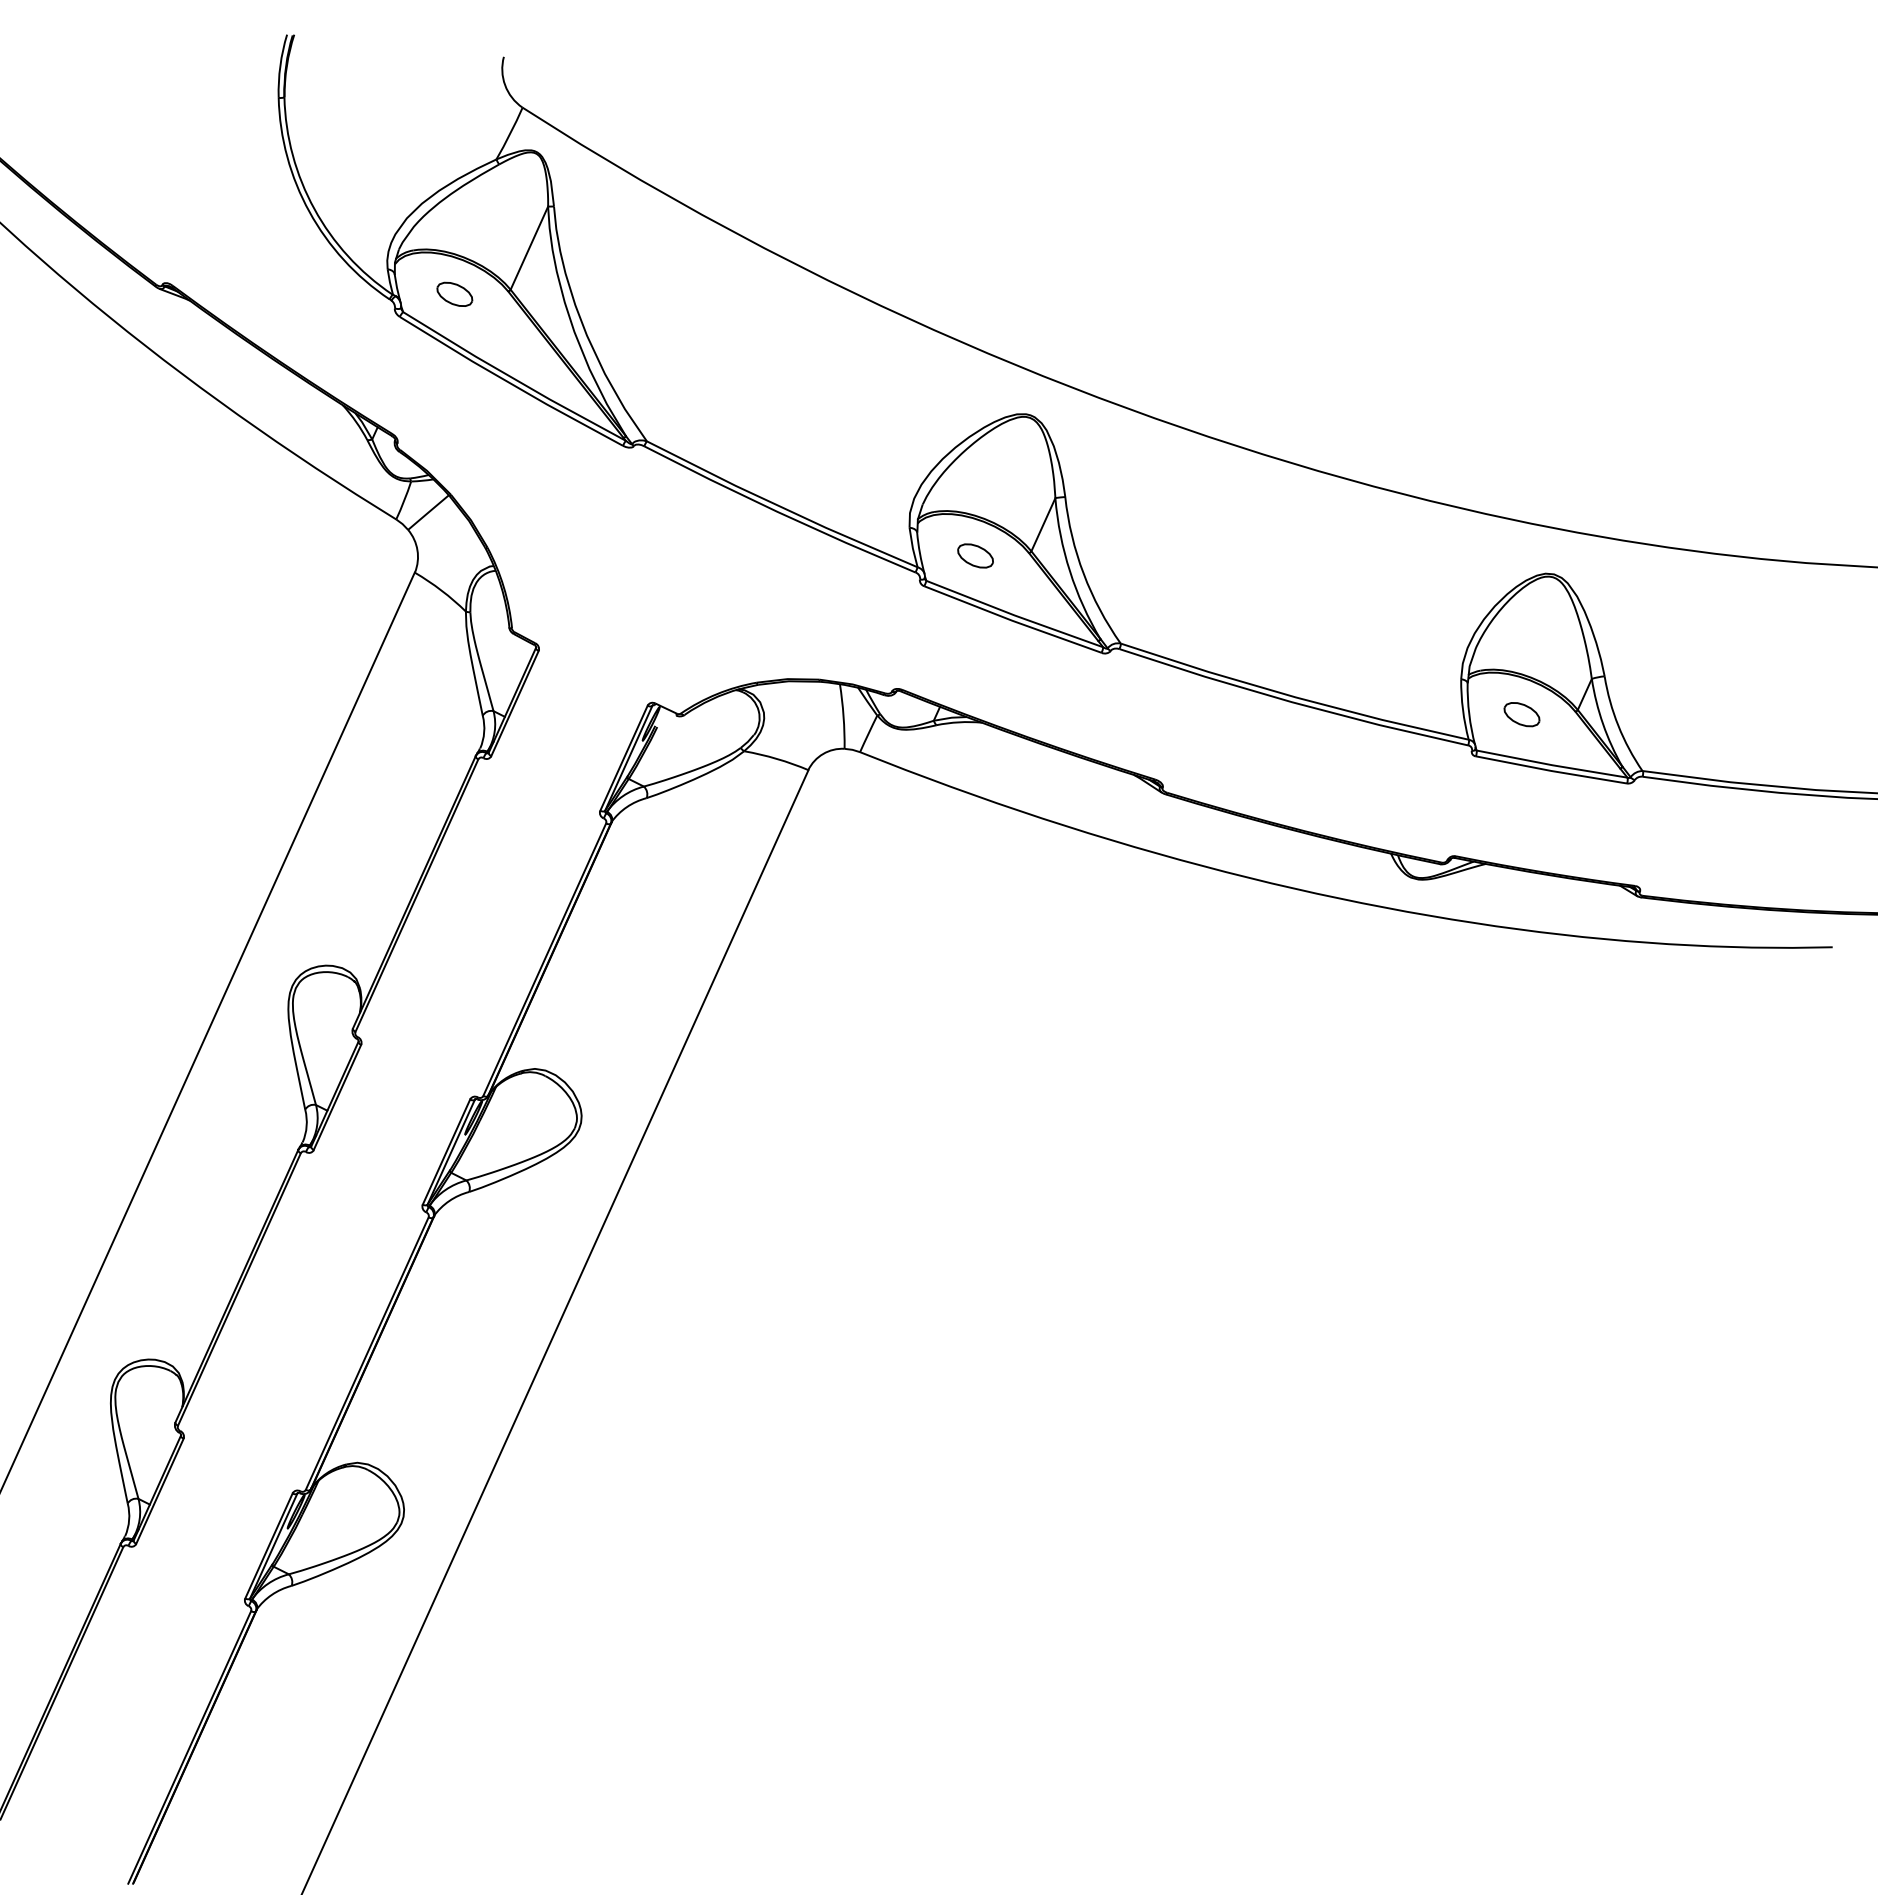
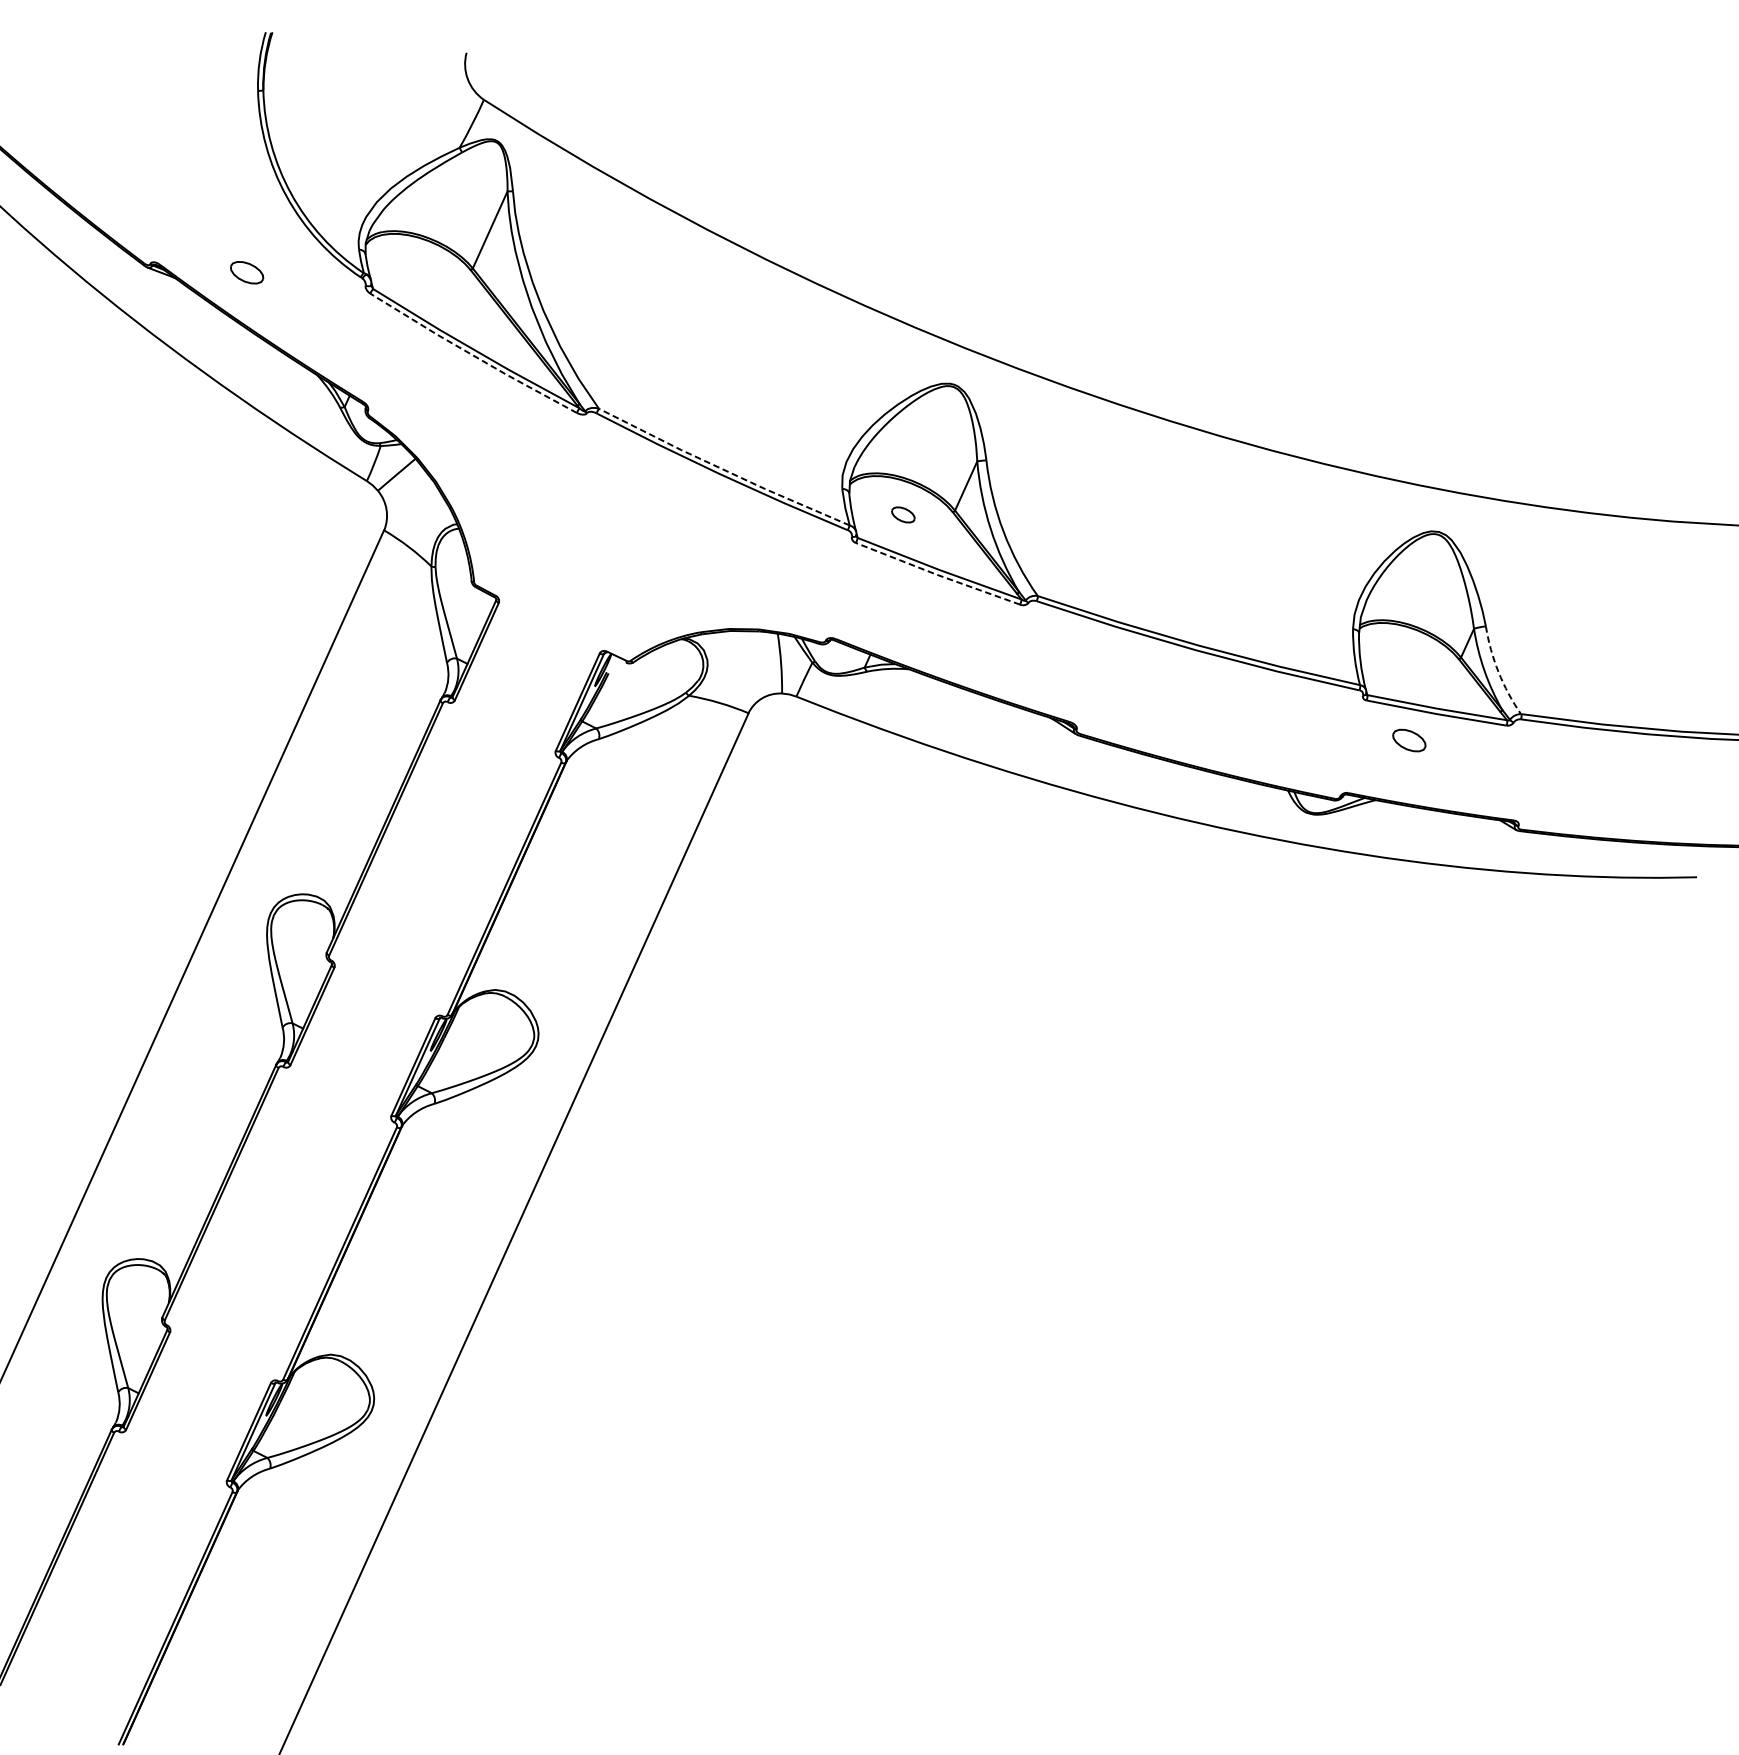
part: (454, 293) -> (246, 271), moved
line: (510, 383) -> (472, 355), solid -> dashed
line: (780, 506) -> (722, 469), solid -> dashed
part: (975, 555) -> (903, 514), size x0.7
line: (1012, 620) -> (937, 574), solid -> dashed
part: (1521, 714) -> (1408, 740), moved
arc: (1618, 725) -> (1498, 671), solid -> dashed

